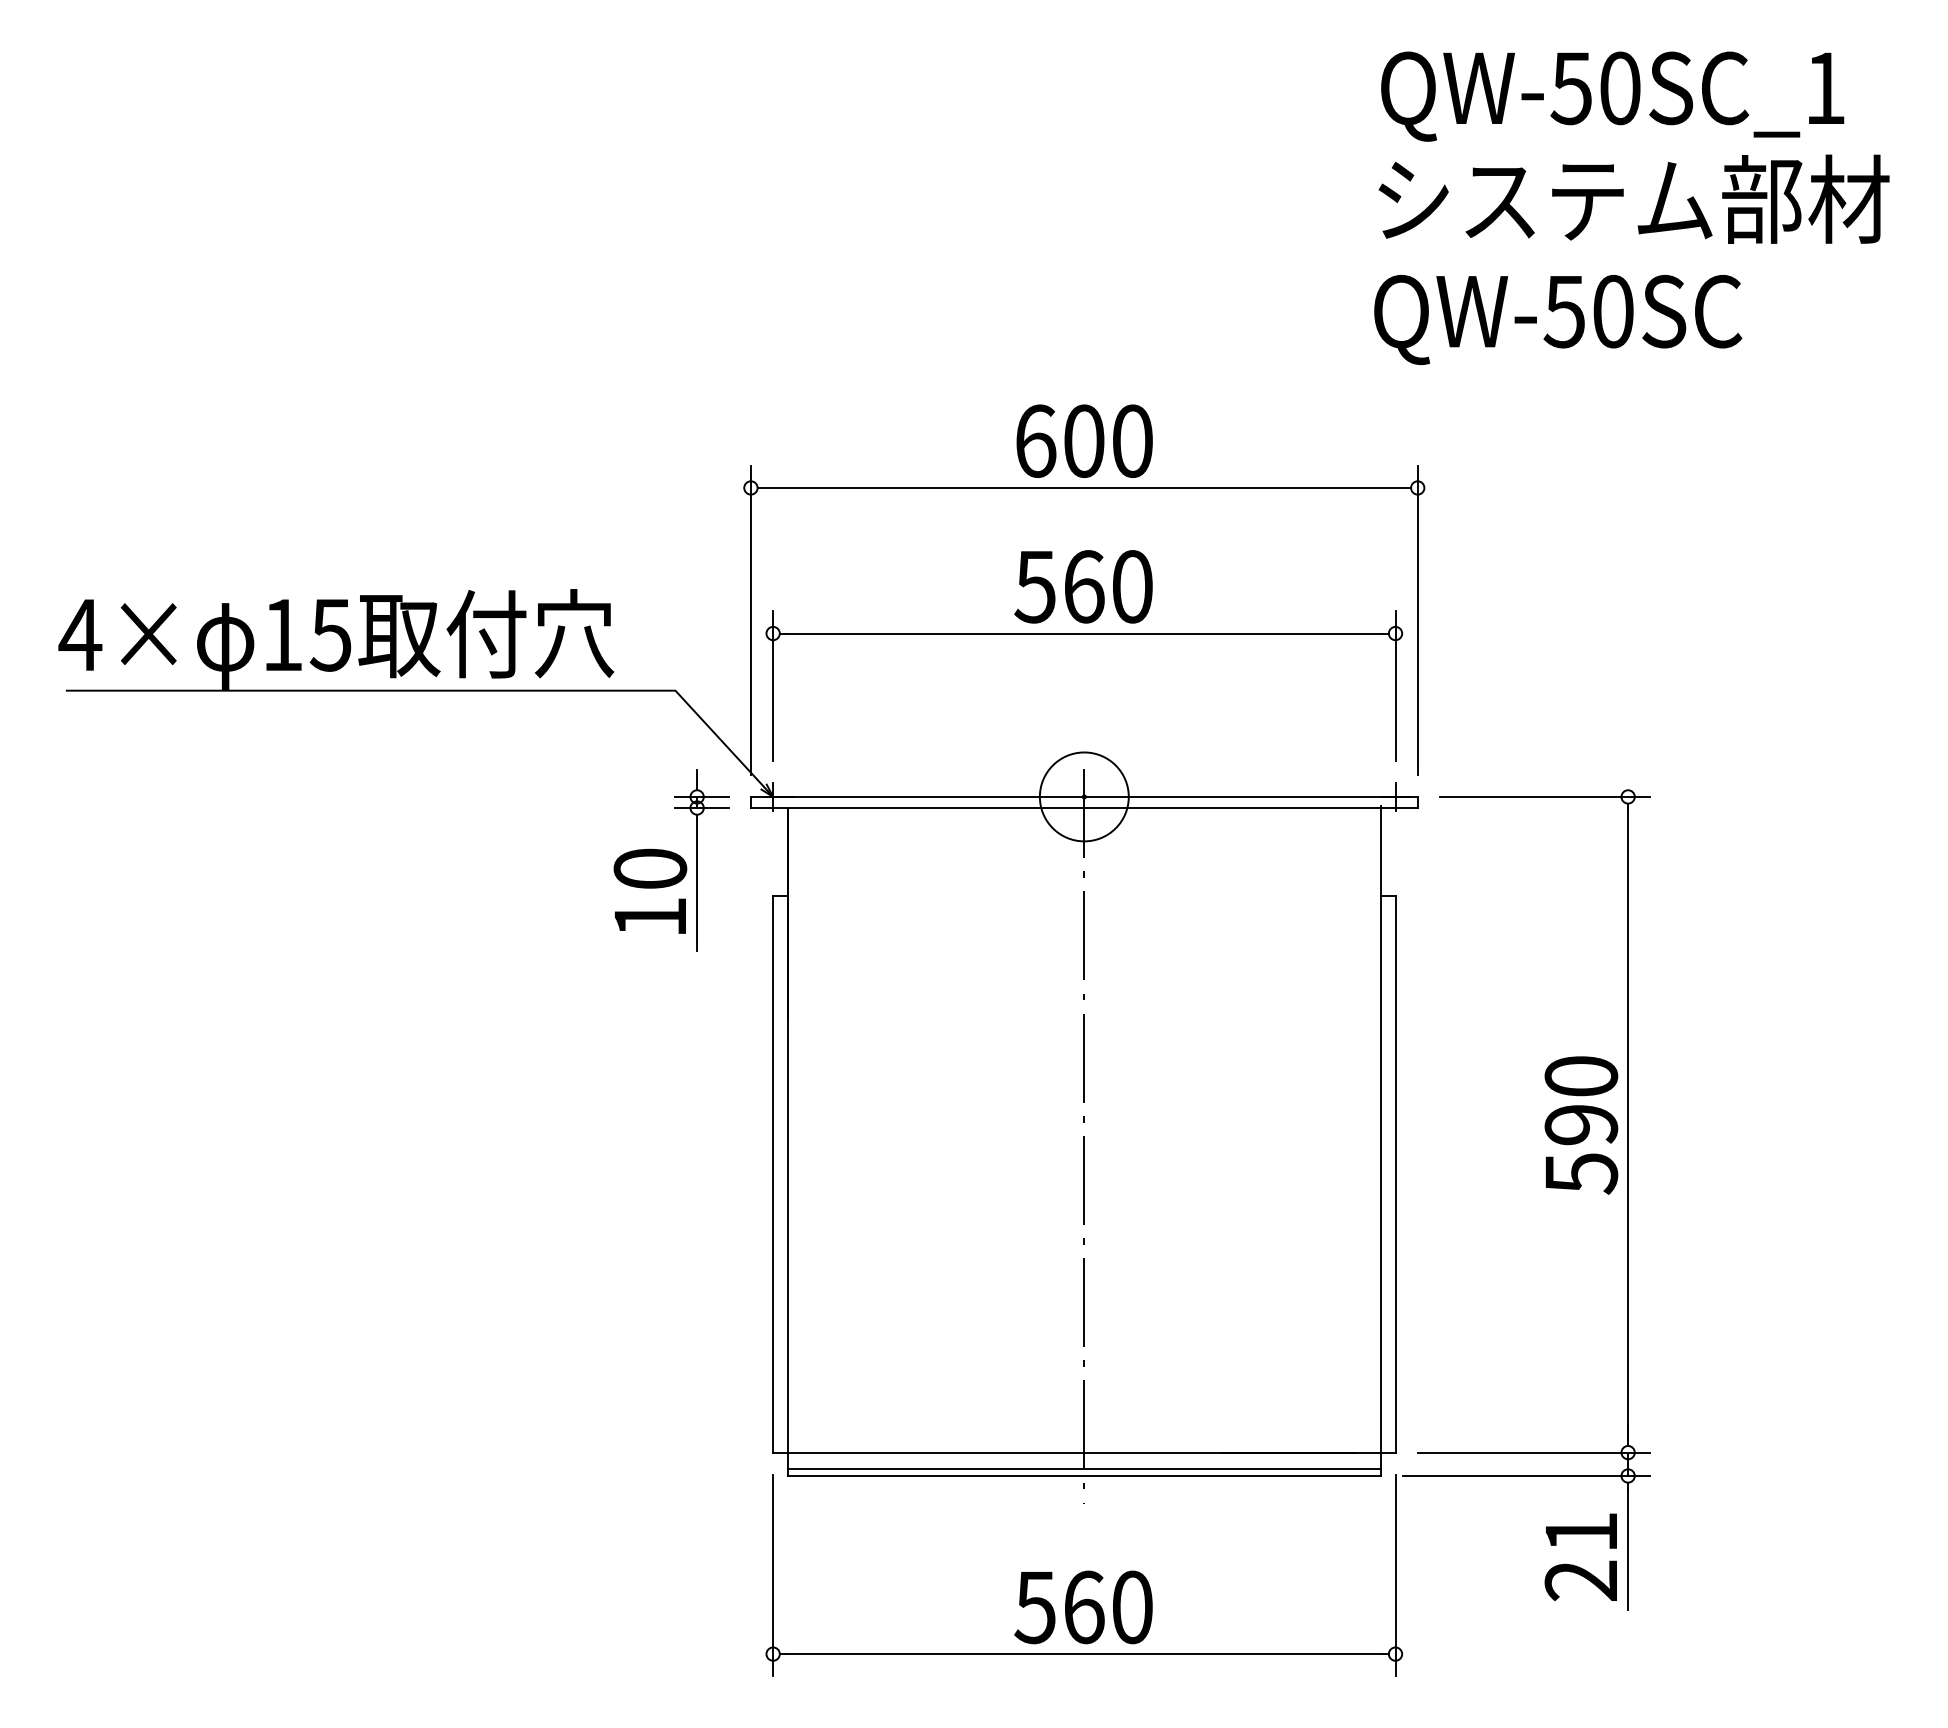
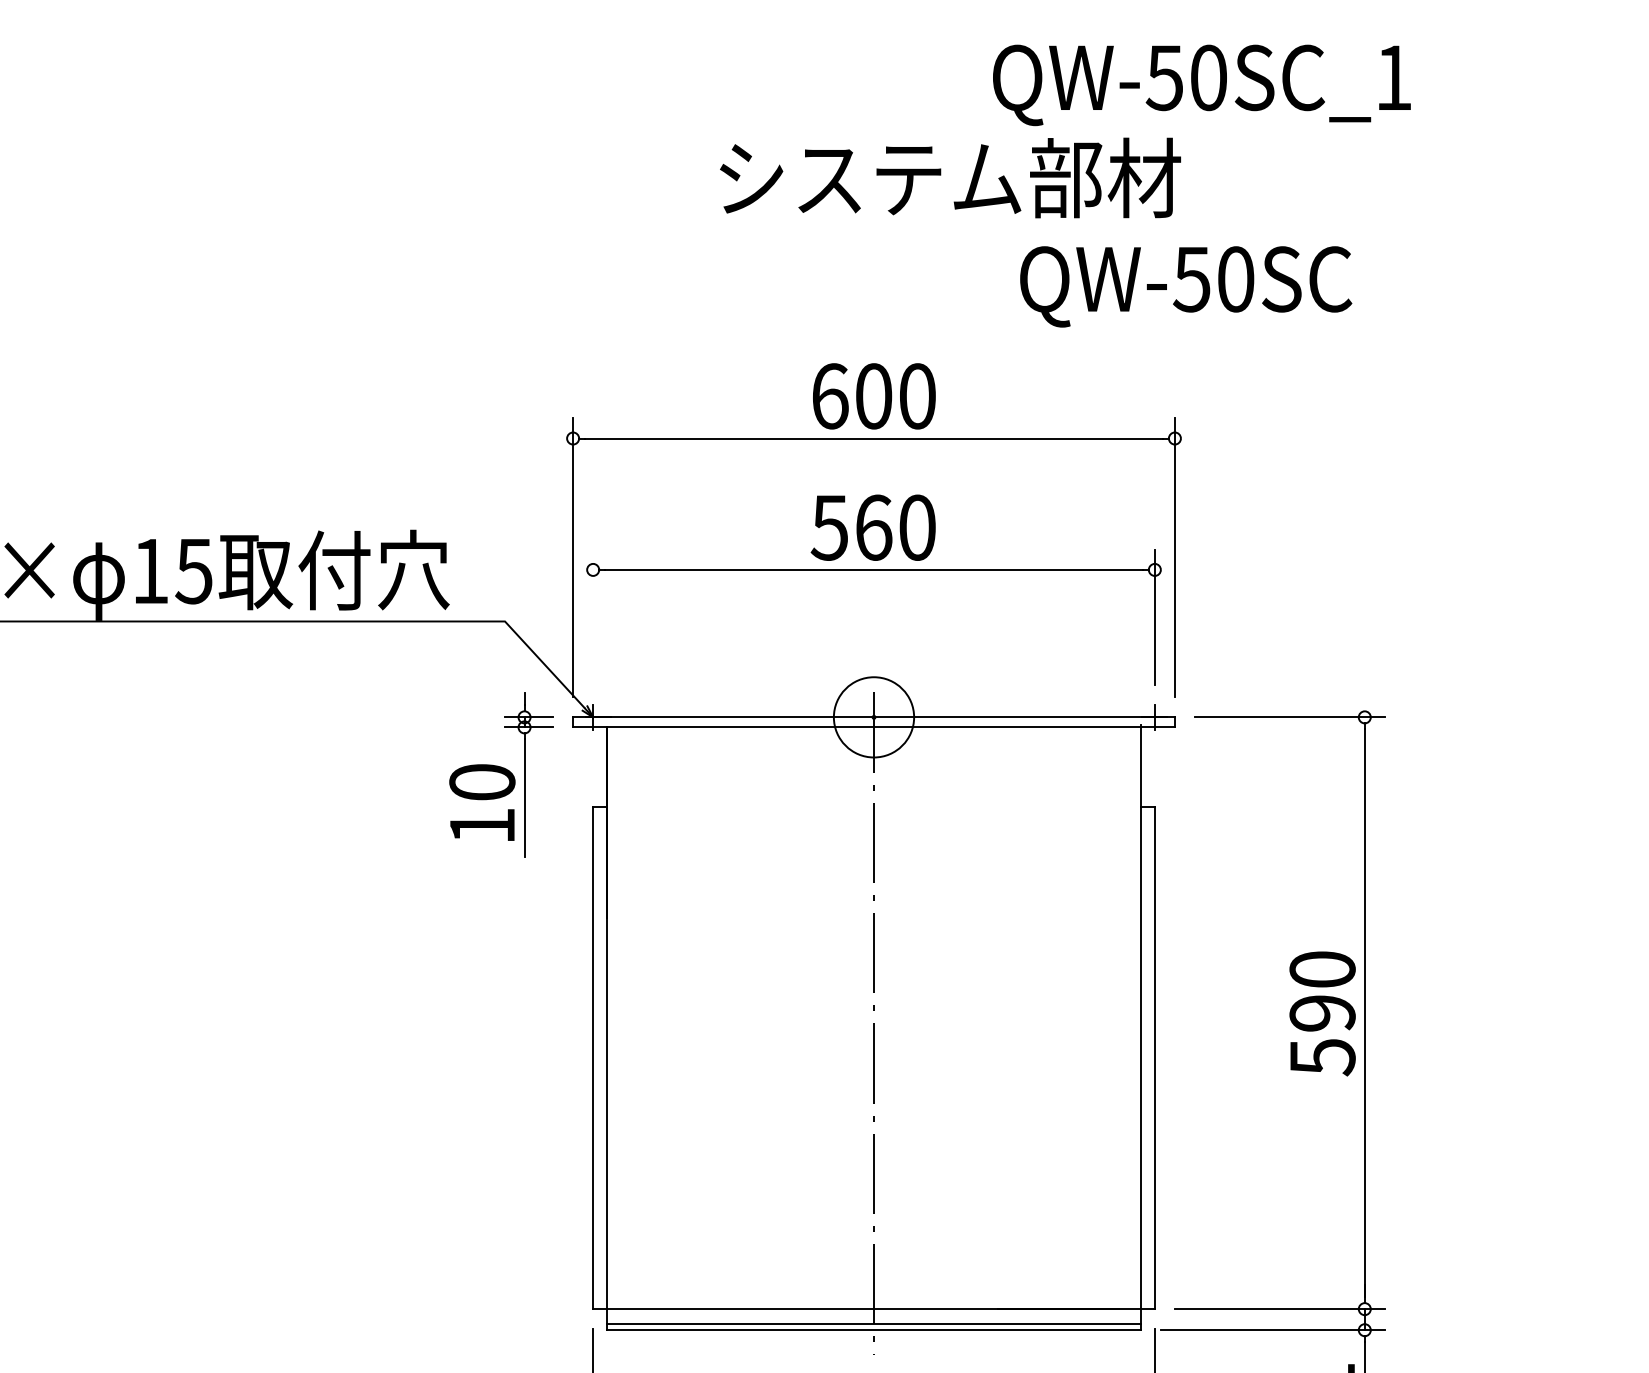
text: (1612, 96) -> (1201, 85), moved
text: (1633, 198) -> (949, 177), moved
text: (1558, 319) -> (1186, 286), moved
line: (773, 685) -> (593, 616), removed

